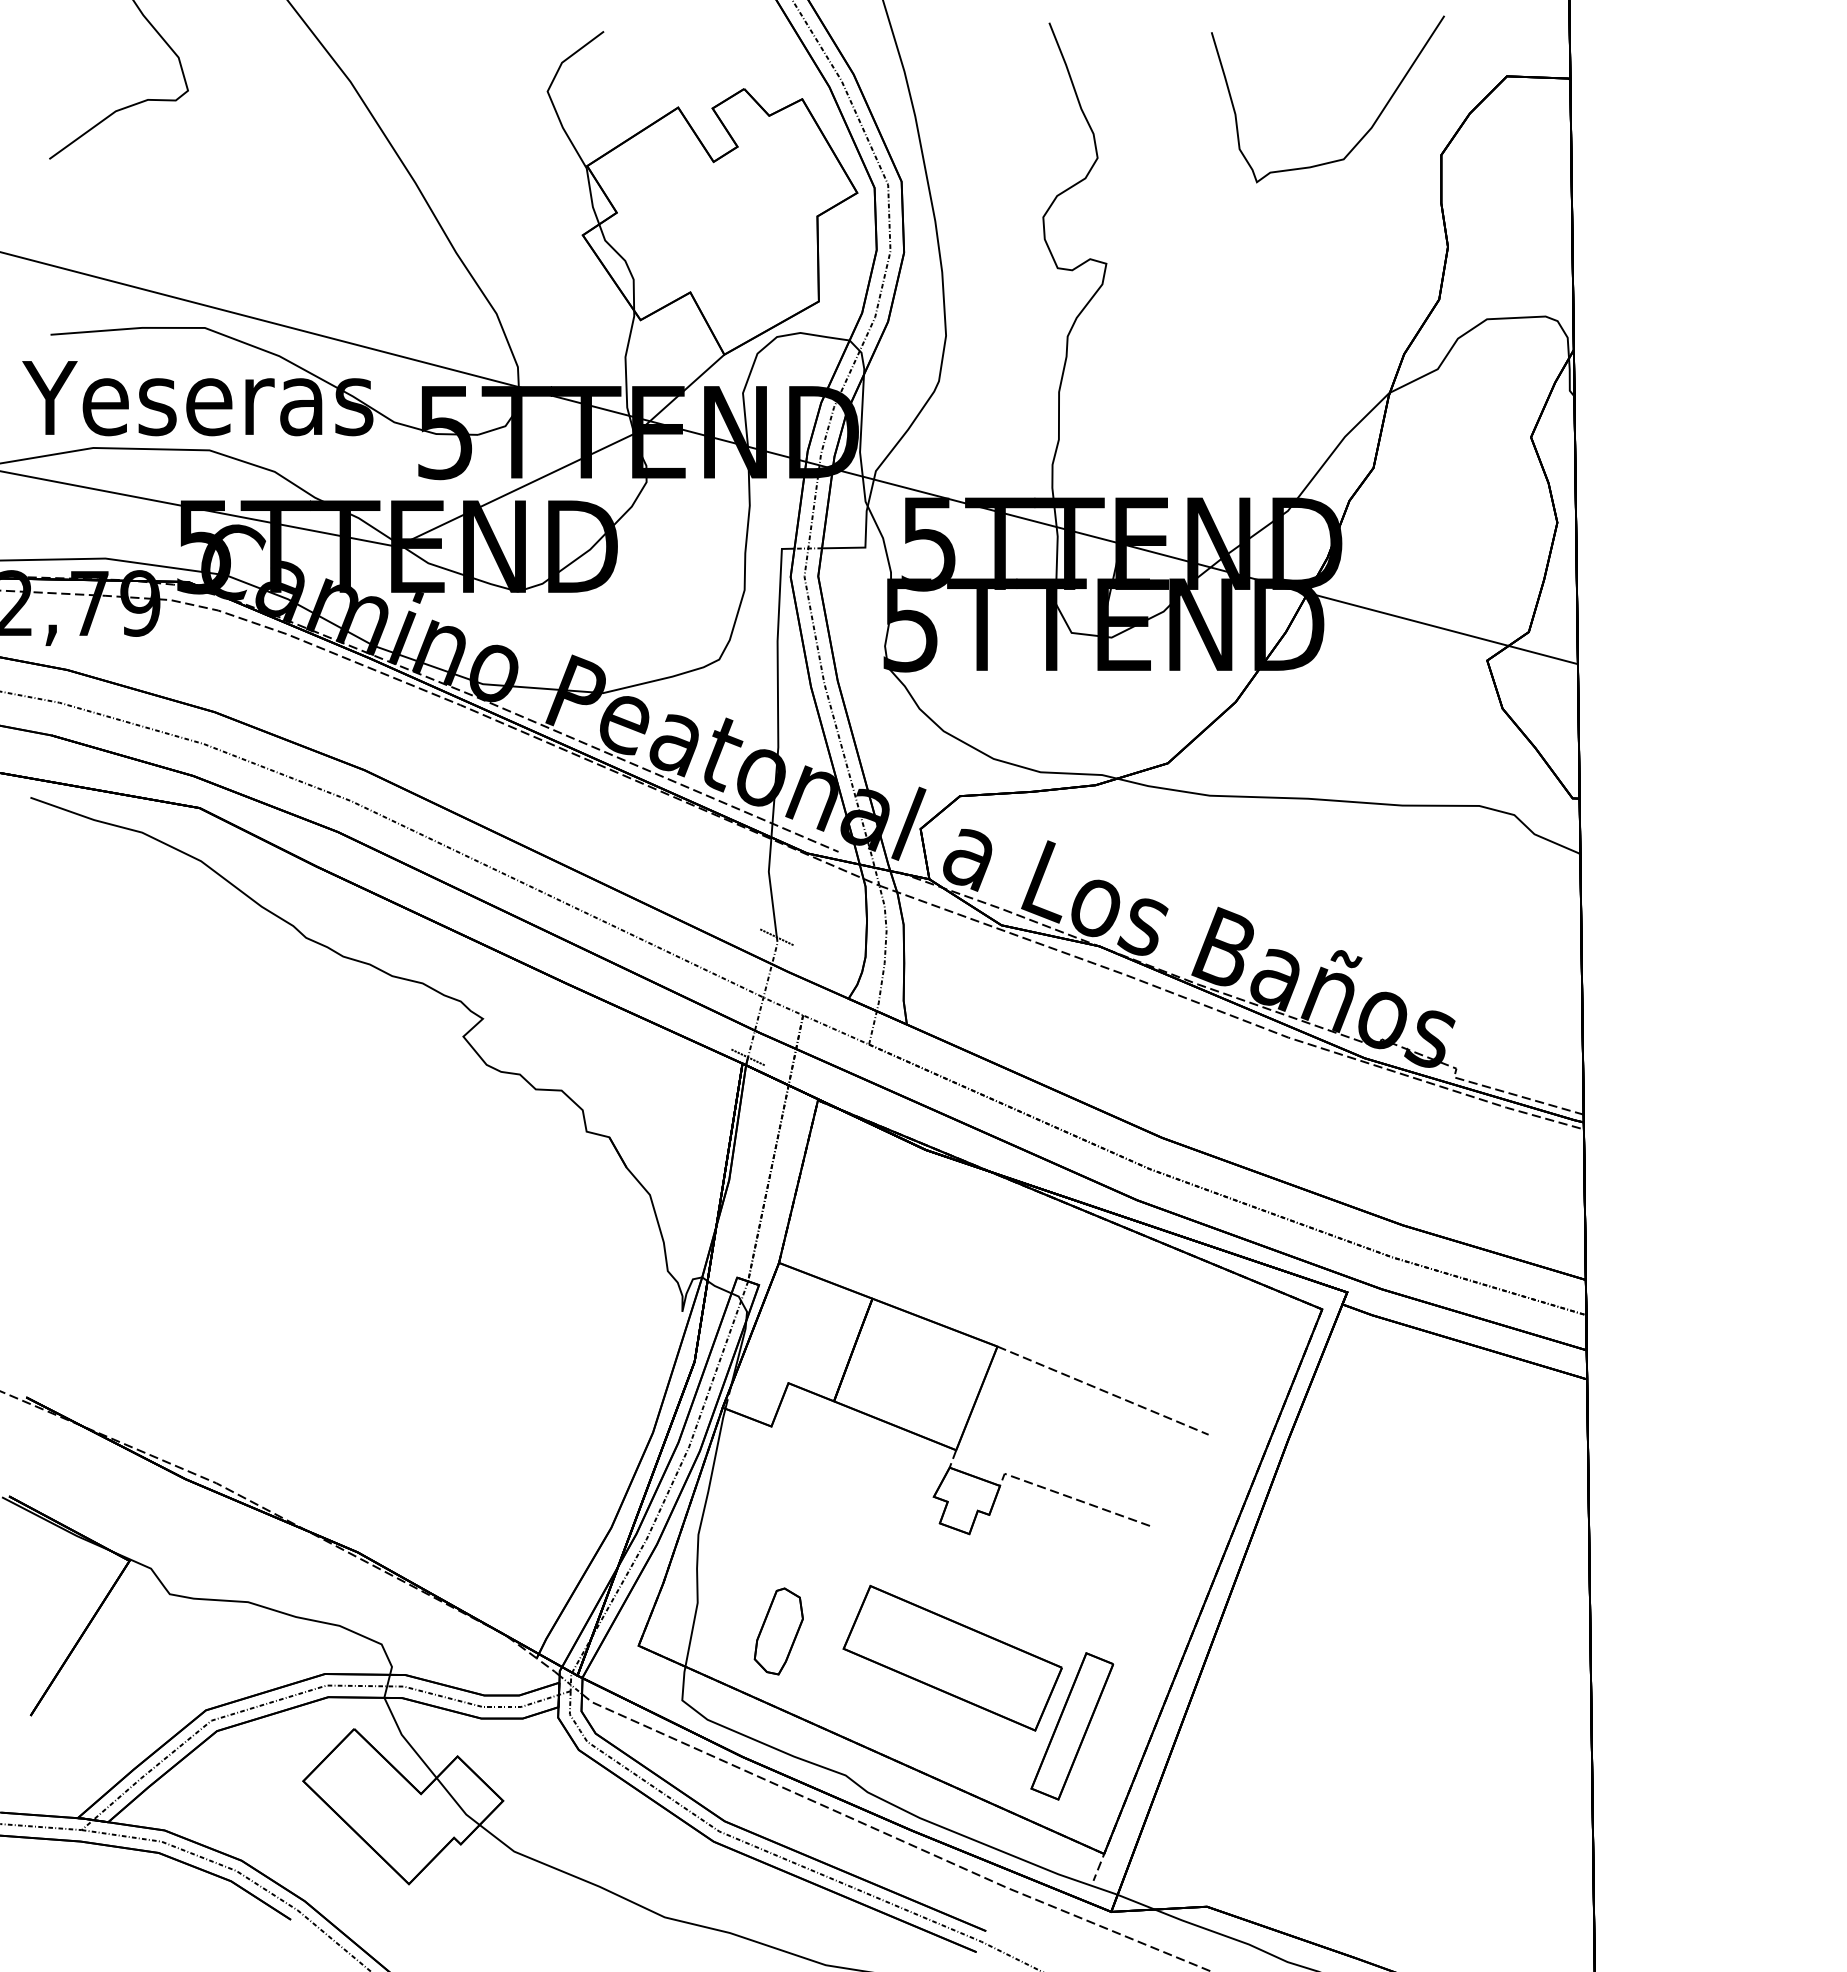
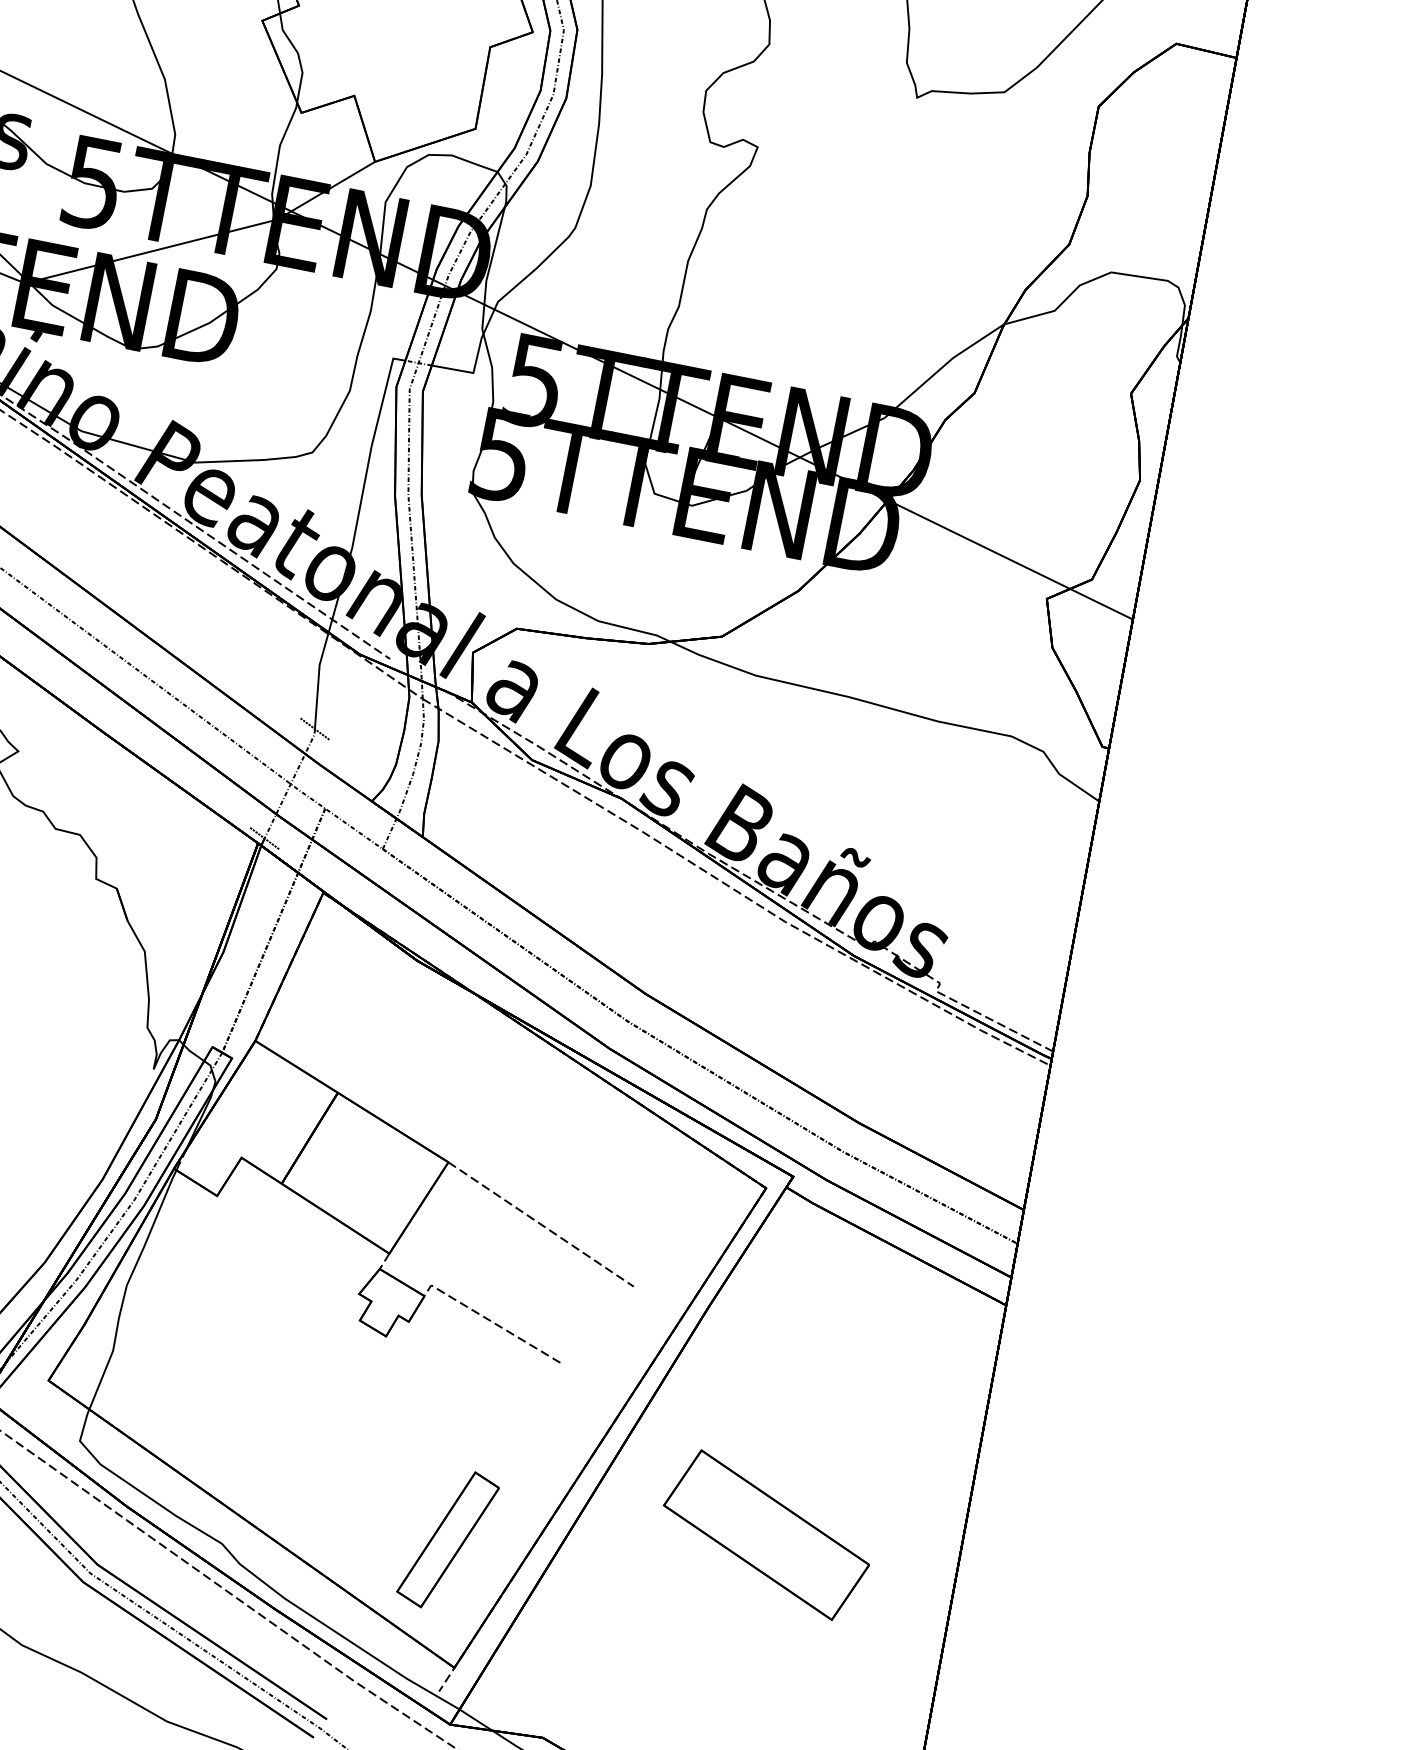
part: (778, 1631) -> (185, 1393), removed
part: (952, 1658) -> (766, 1535), moved

